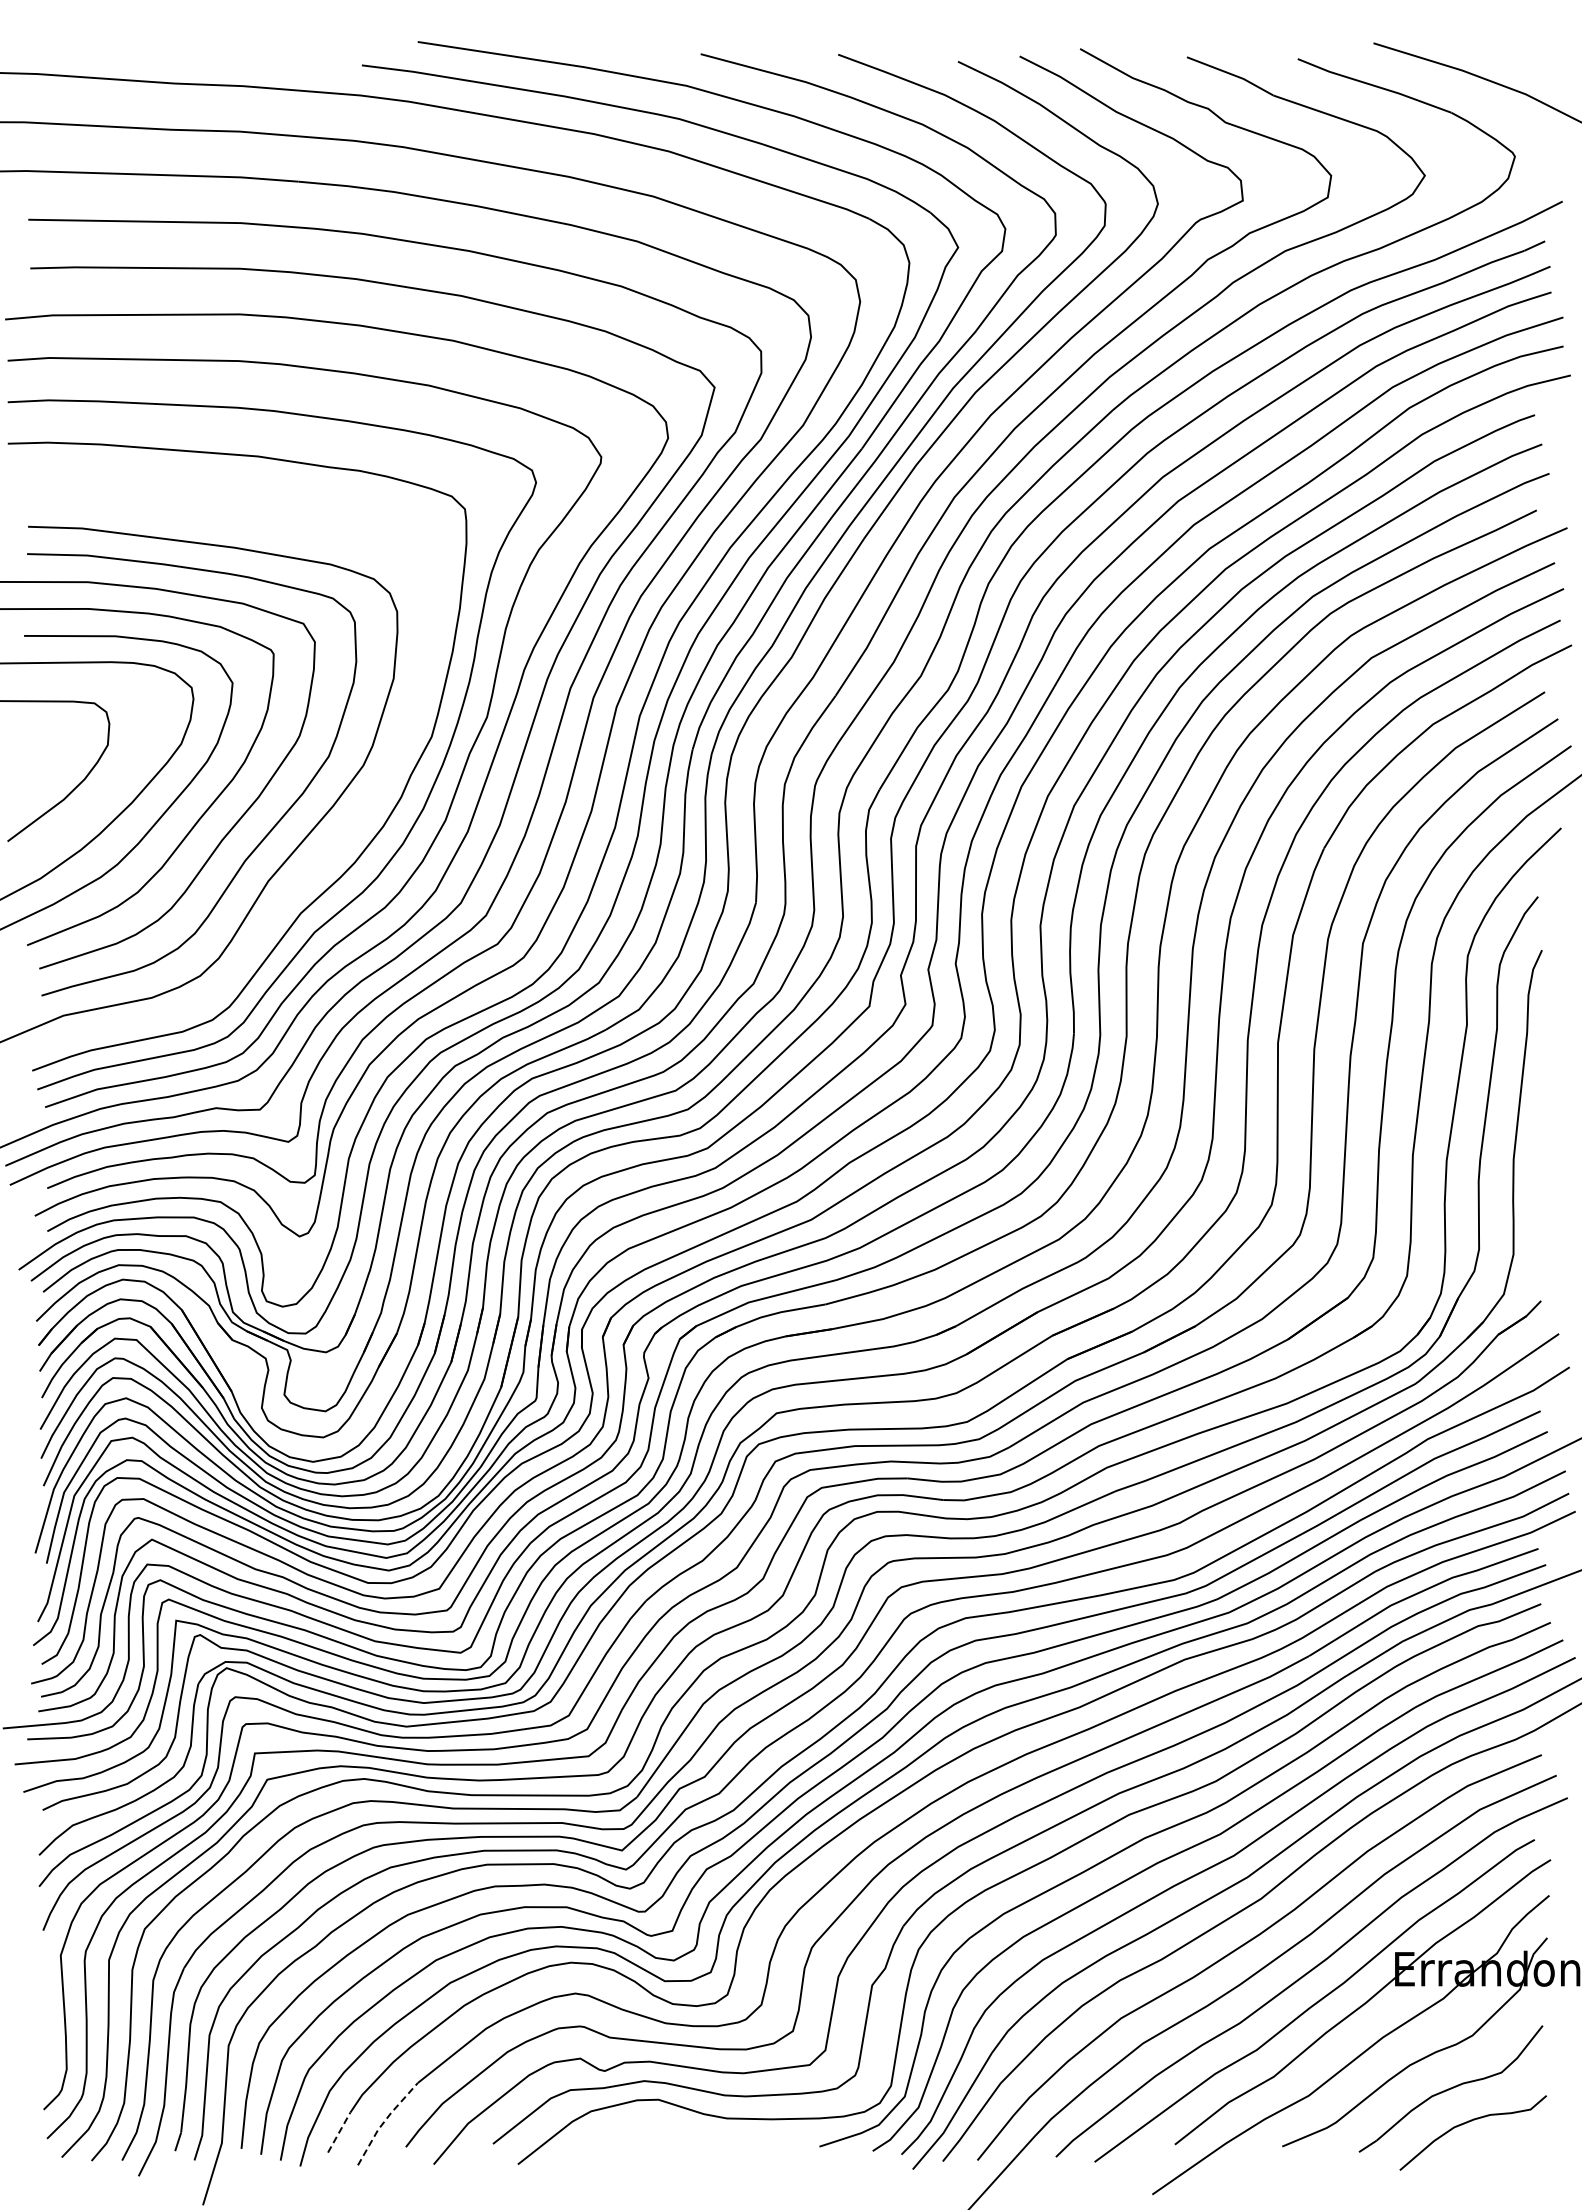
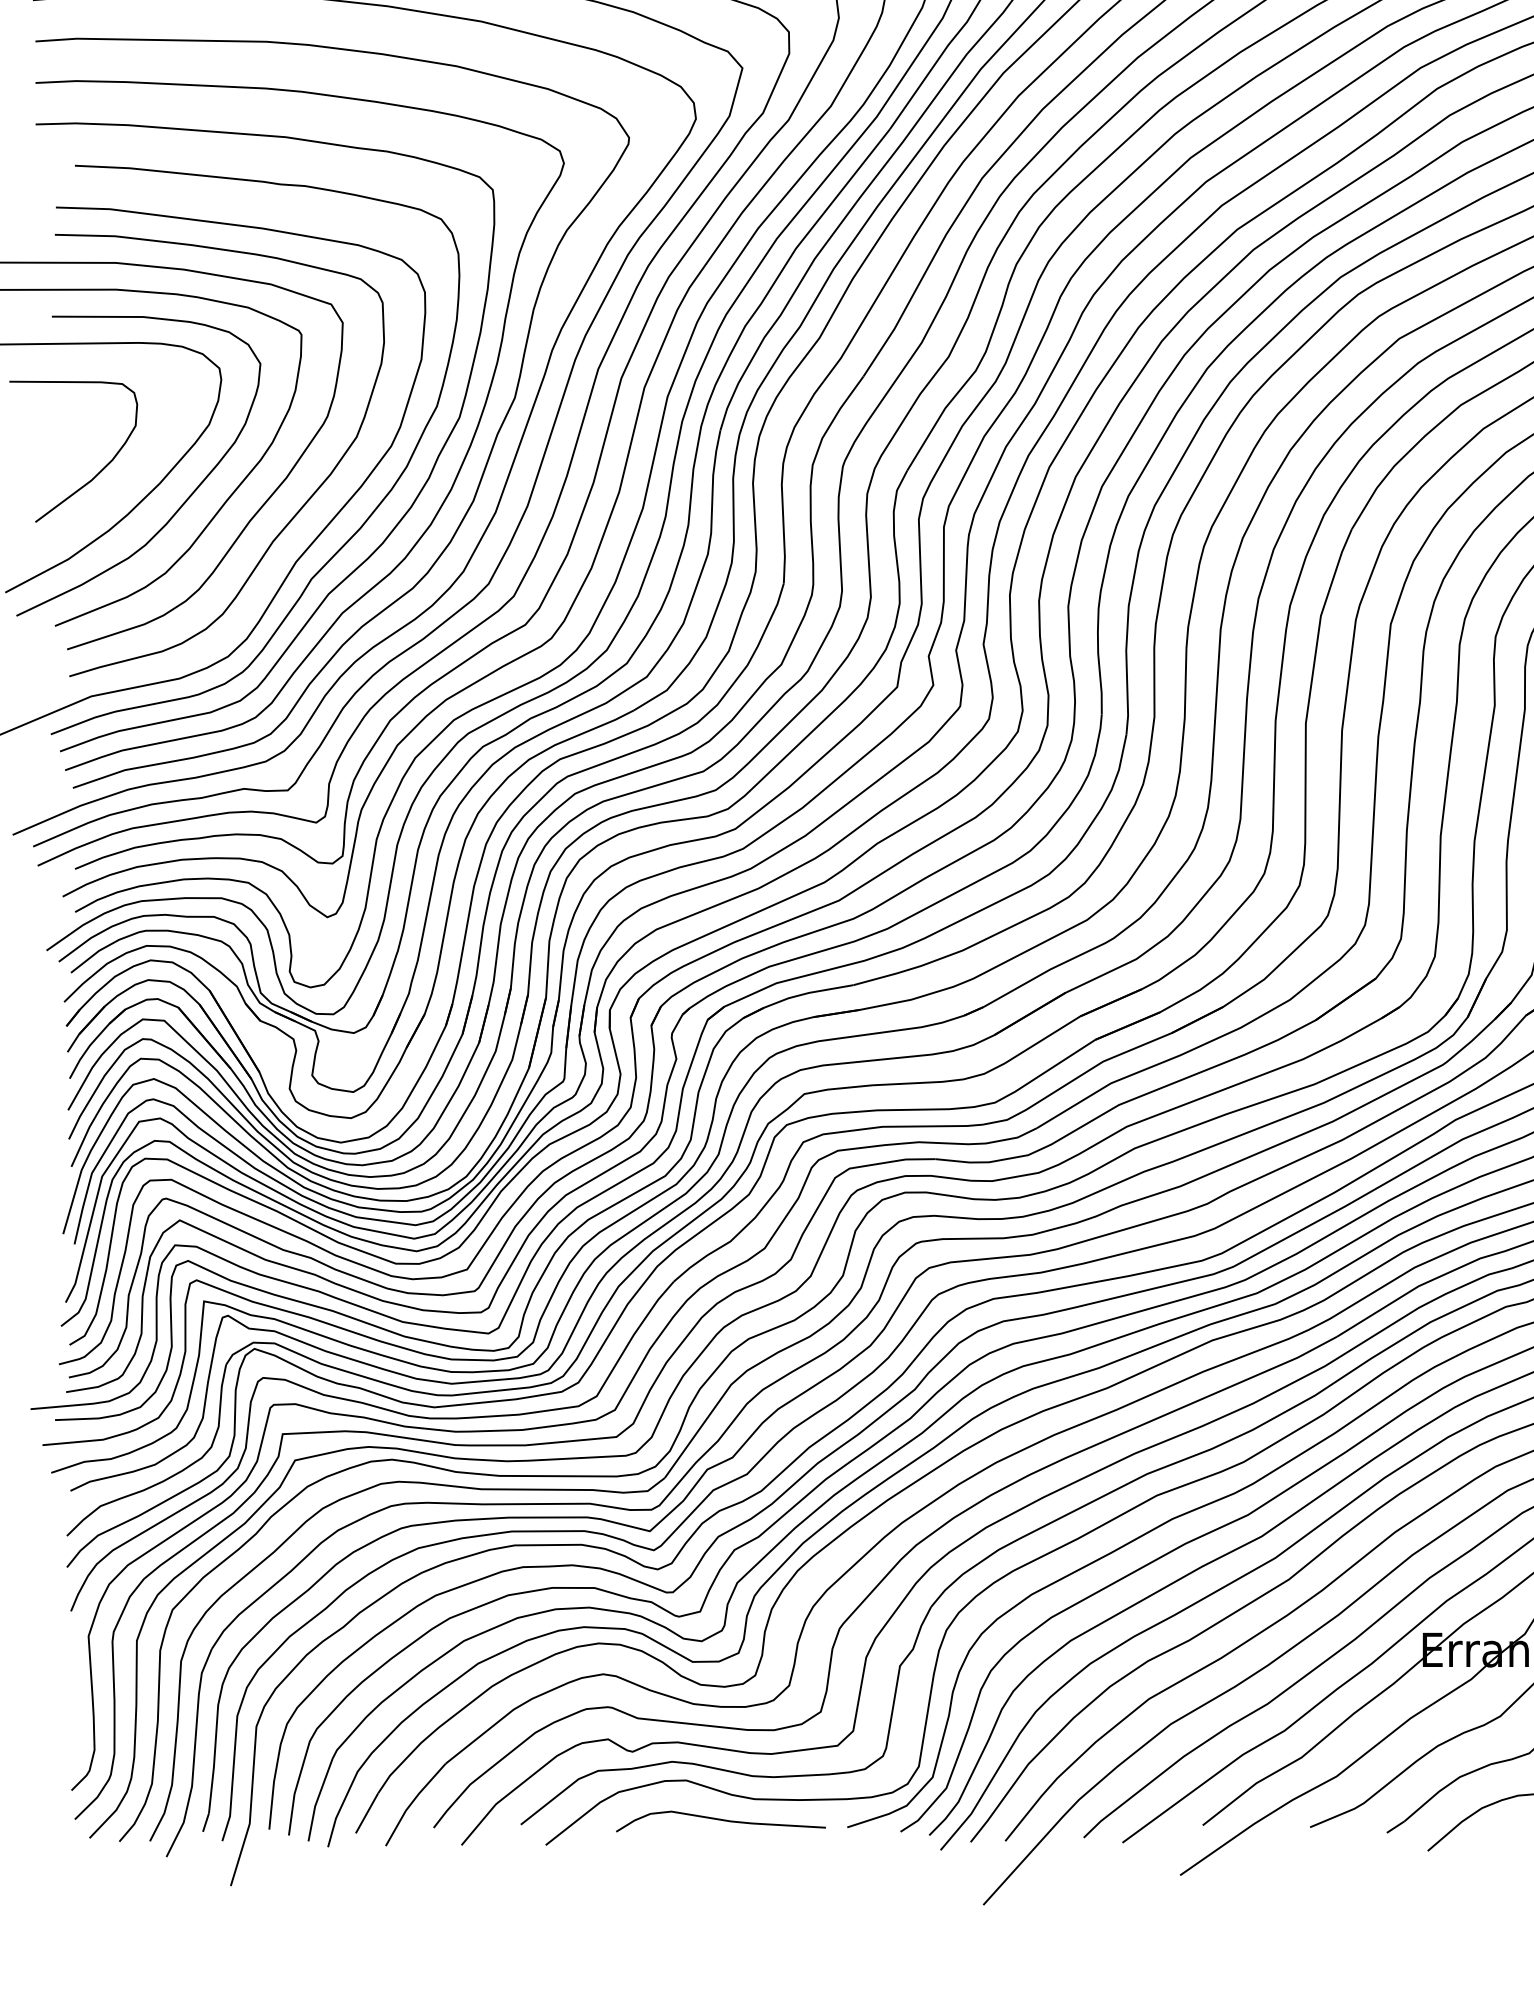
curve: (318, 860) -> (346, 541), added
line: (384, 2121) -> (412, 1802), dashed -> solid
line: (339, 2132) -> (367, 1813), dashed -> solid
curve: (693, 2139) -> (721, 1820), added

